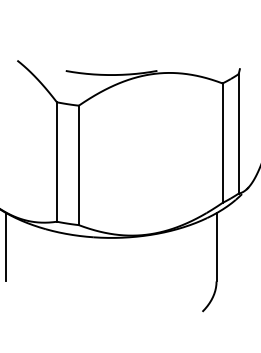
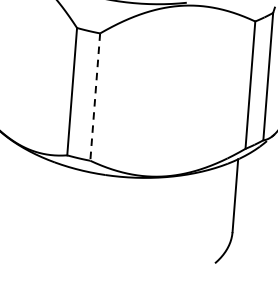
line: (78, 165) -> (94, 97), solid -> dashed
line: (6, 247) -> (11, 178), removed

